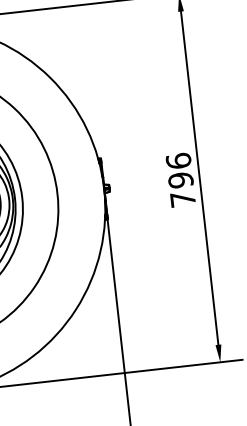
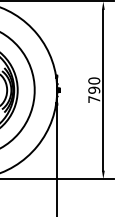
text: (177, 160) -> (93, 80), 796 -> 790

